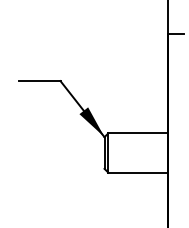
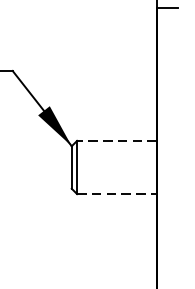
line: (138, 133) -> (117, 141), solid -> dashed
line: (138, 172) -> (117, 193), solid -> dashed

